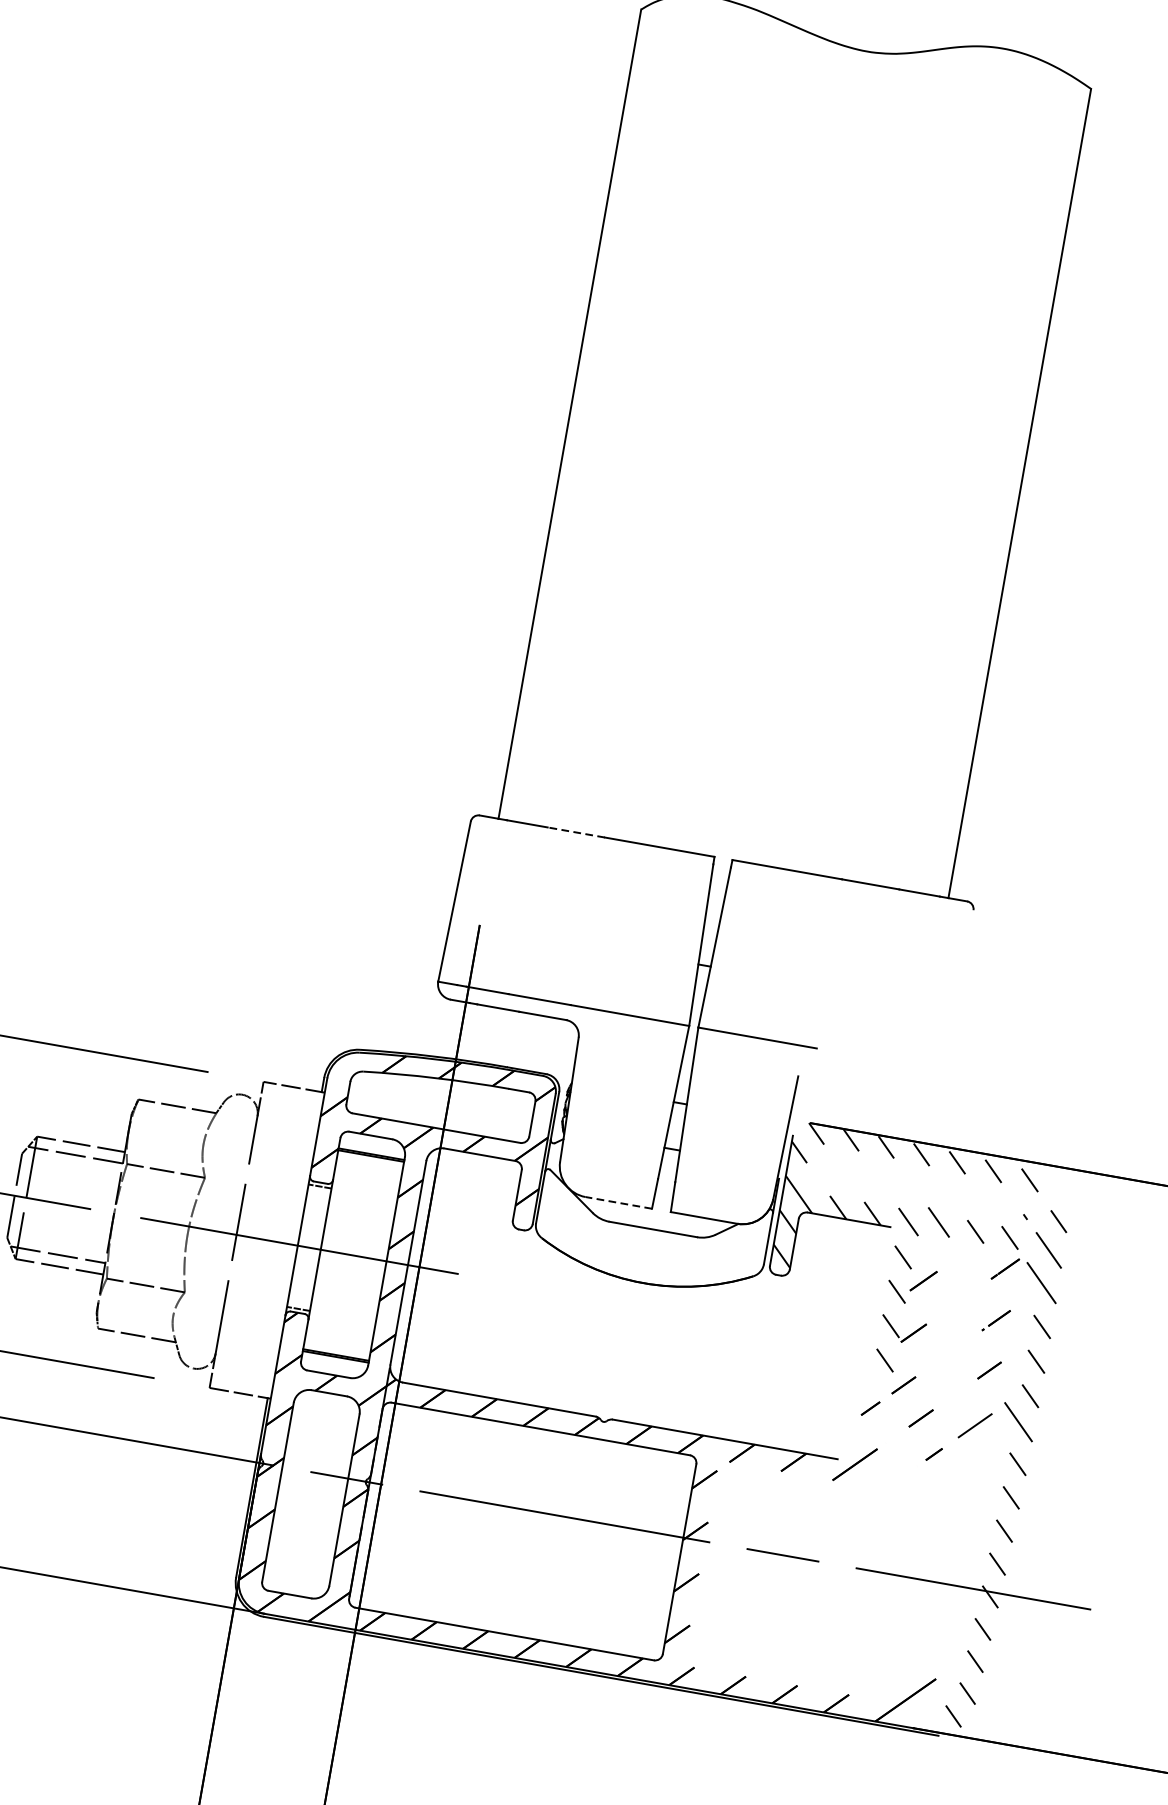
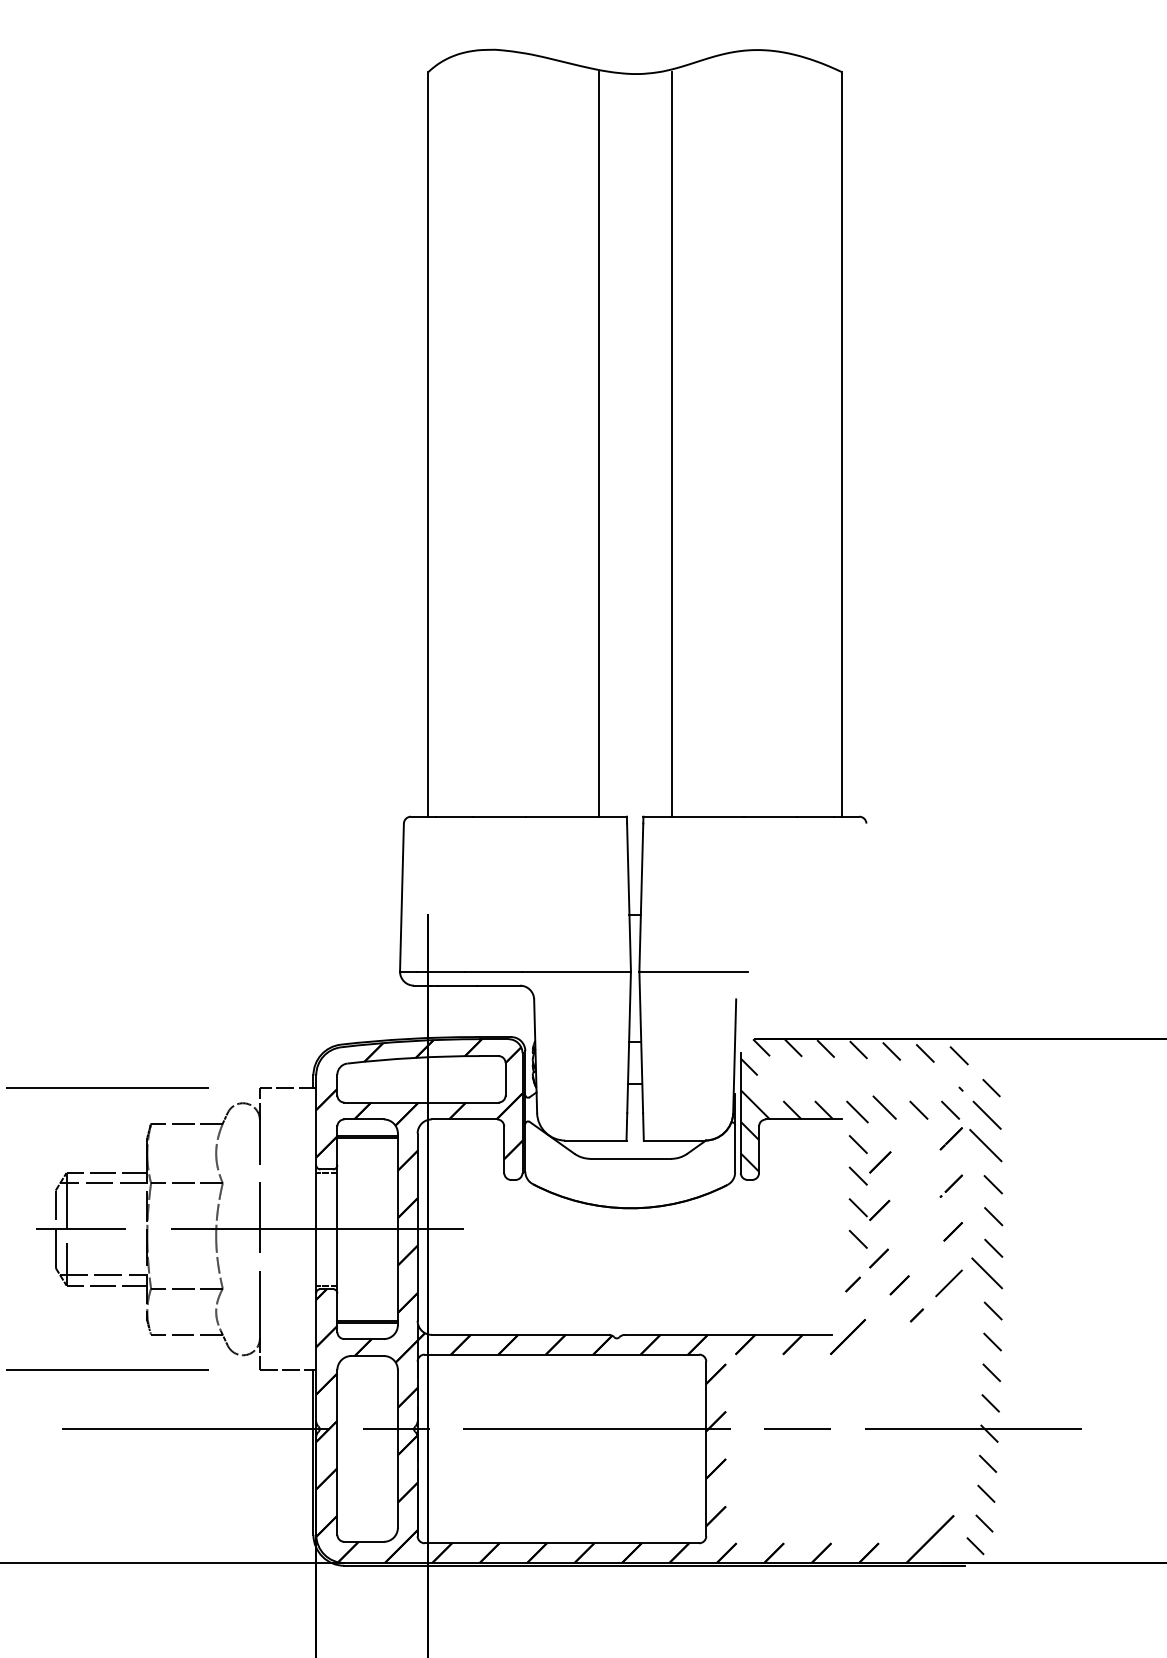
line: (754, 446) -> (598, 444), added
line: (834, 460) -> (671, 444), added
line: (576, 832) -> (499, 816), dashed -> solid
line: (618, 1202) -> (595, 1140), dashed -> solid

